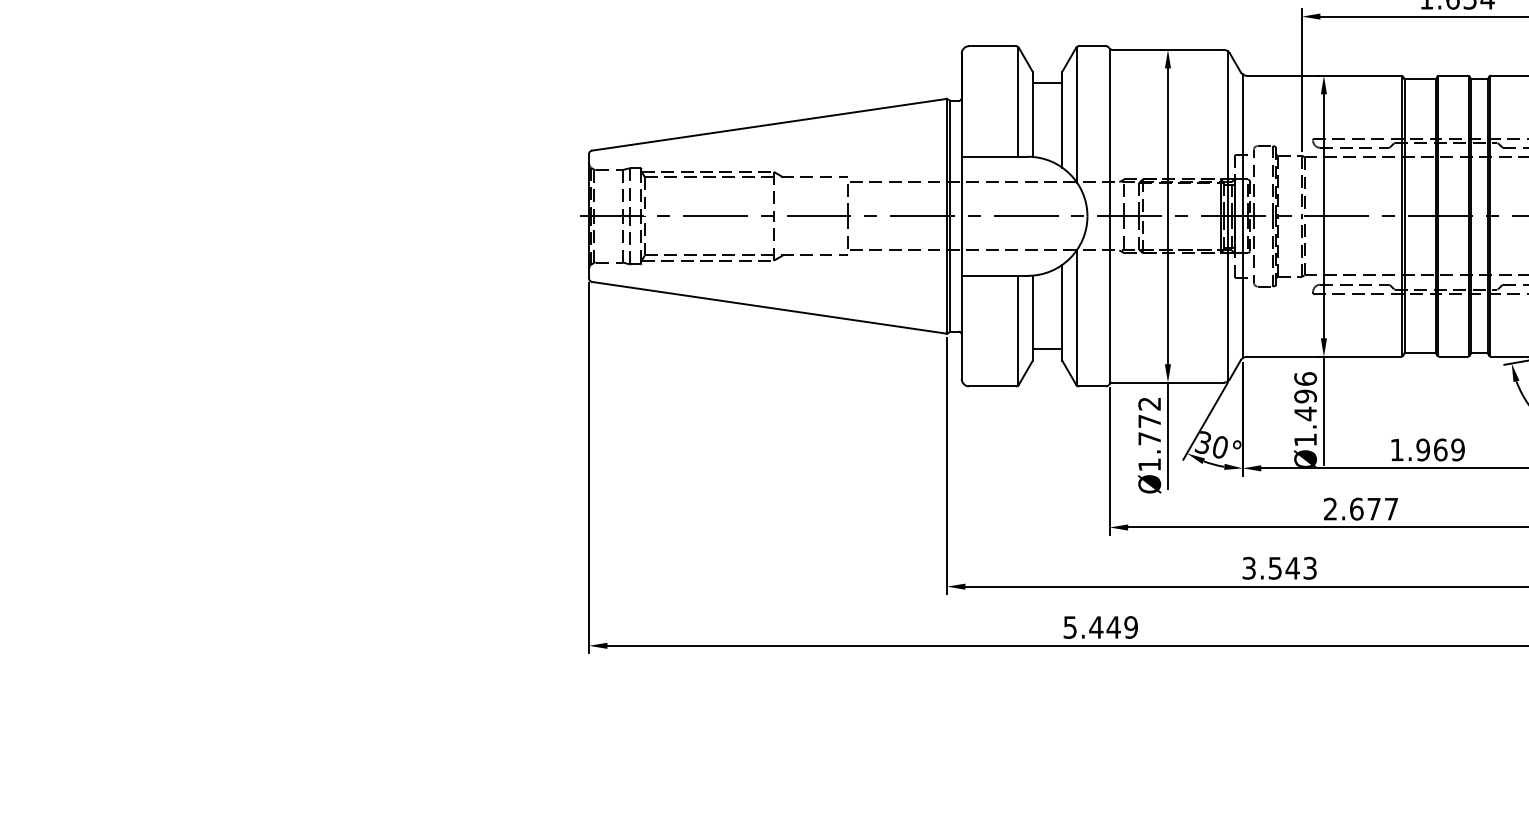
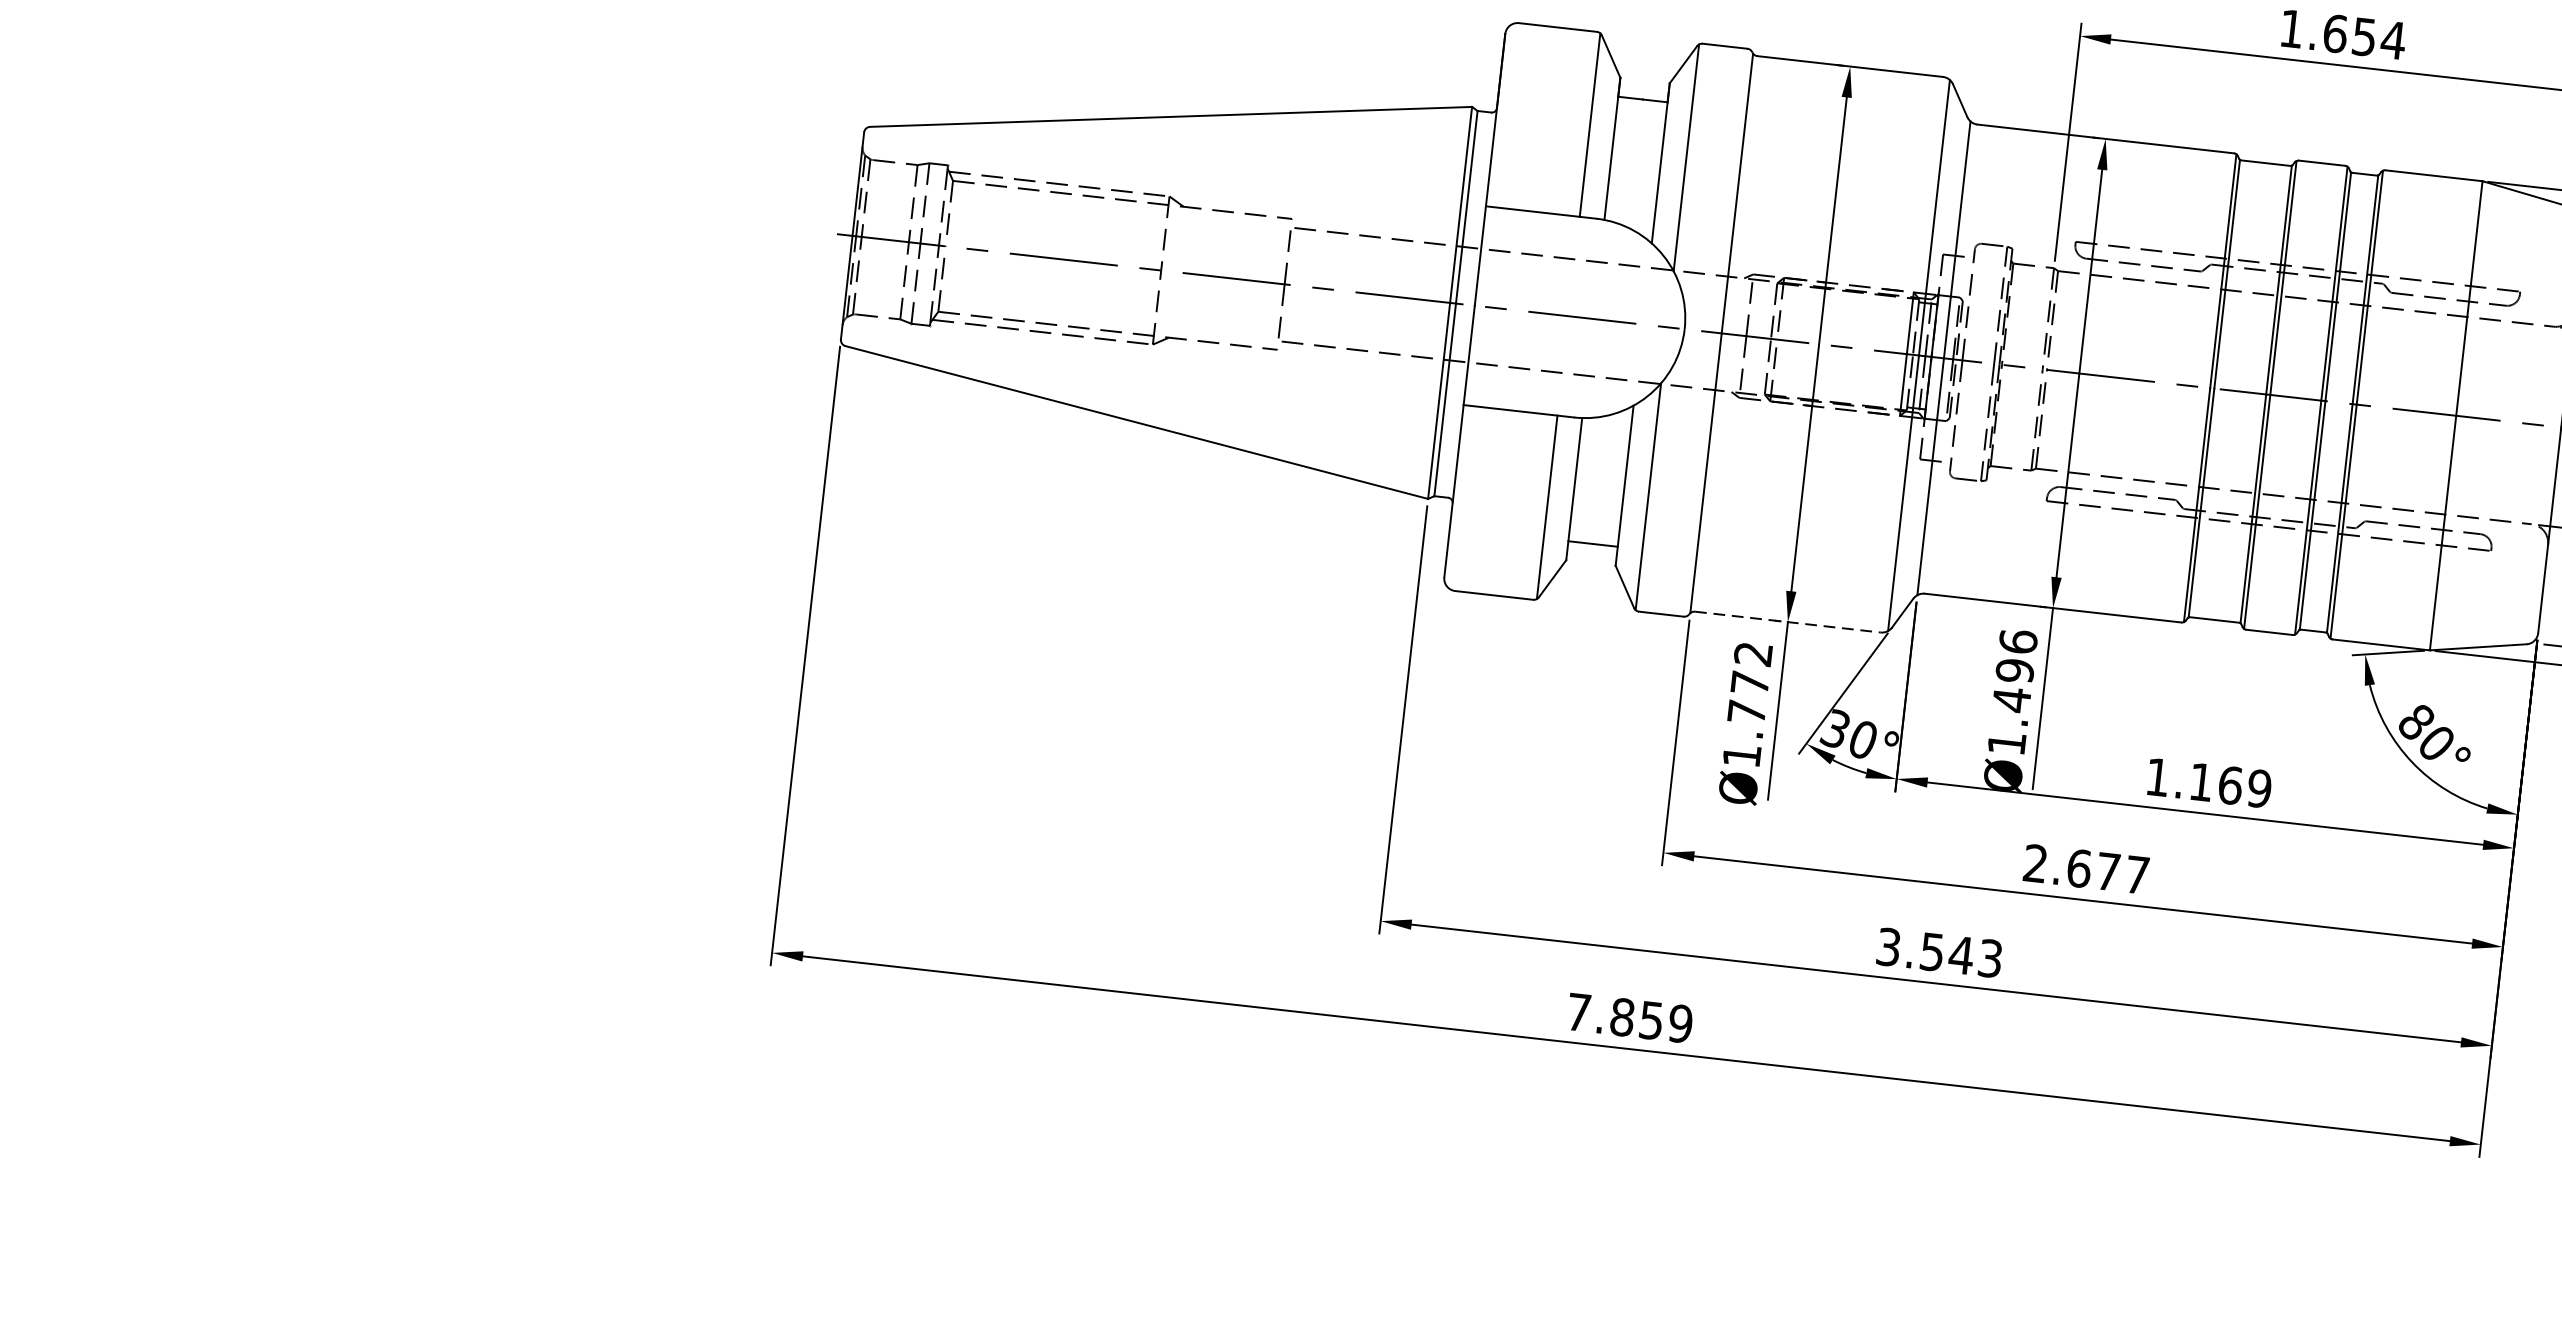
line: (1167, 382) -> (1787, 621), solid -> dashed
text: (1422, 449) -> (2200, 781), 1.969 -> 1.169
text: (1091, 627) -> (1614, 1016), 5.449 -> 7.859

